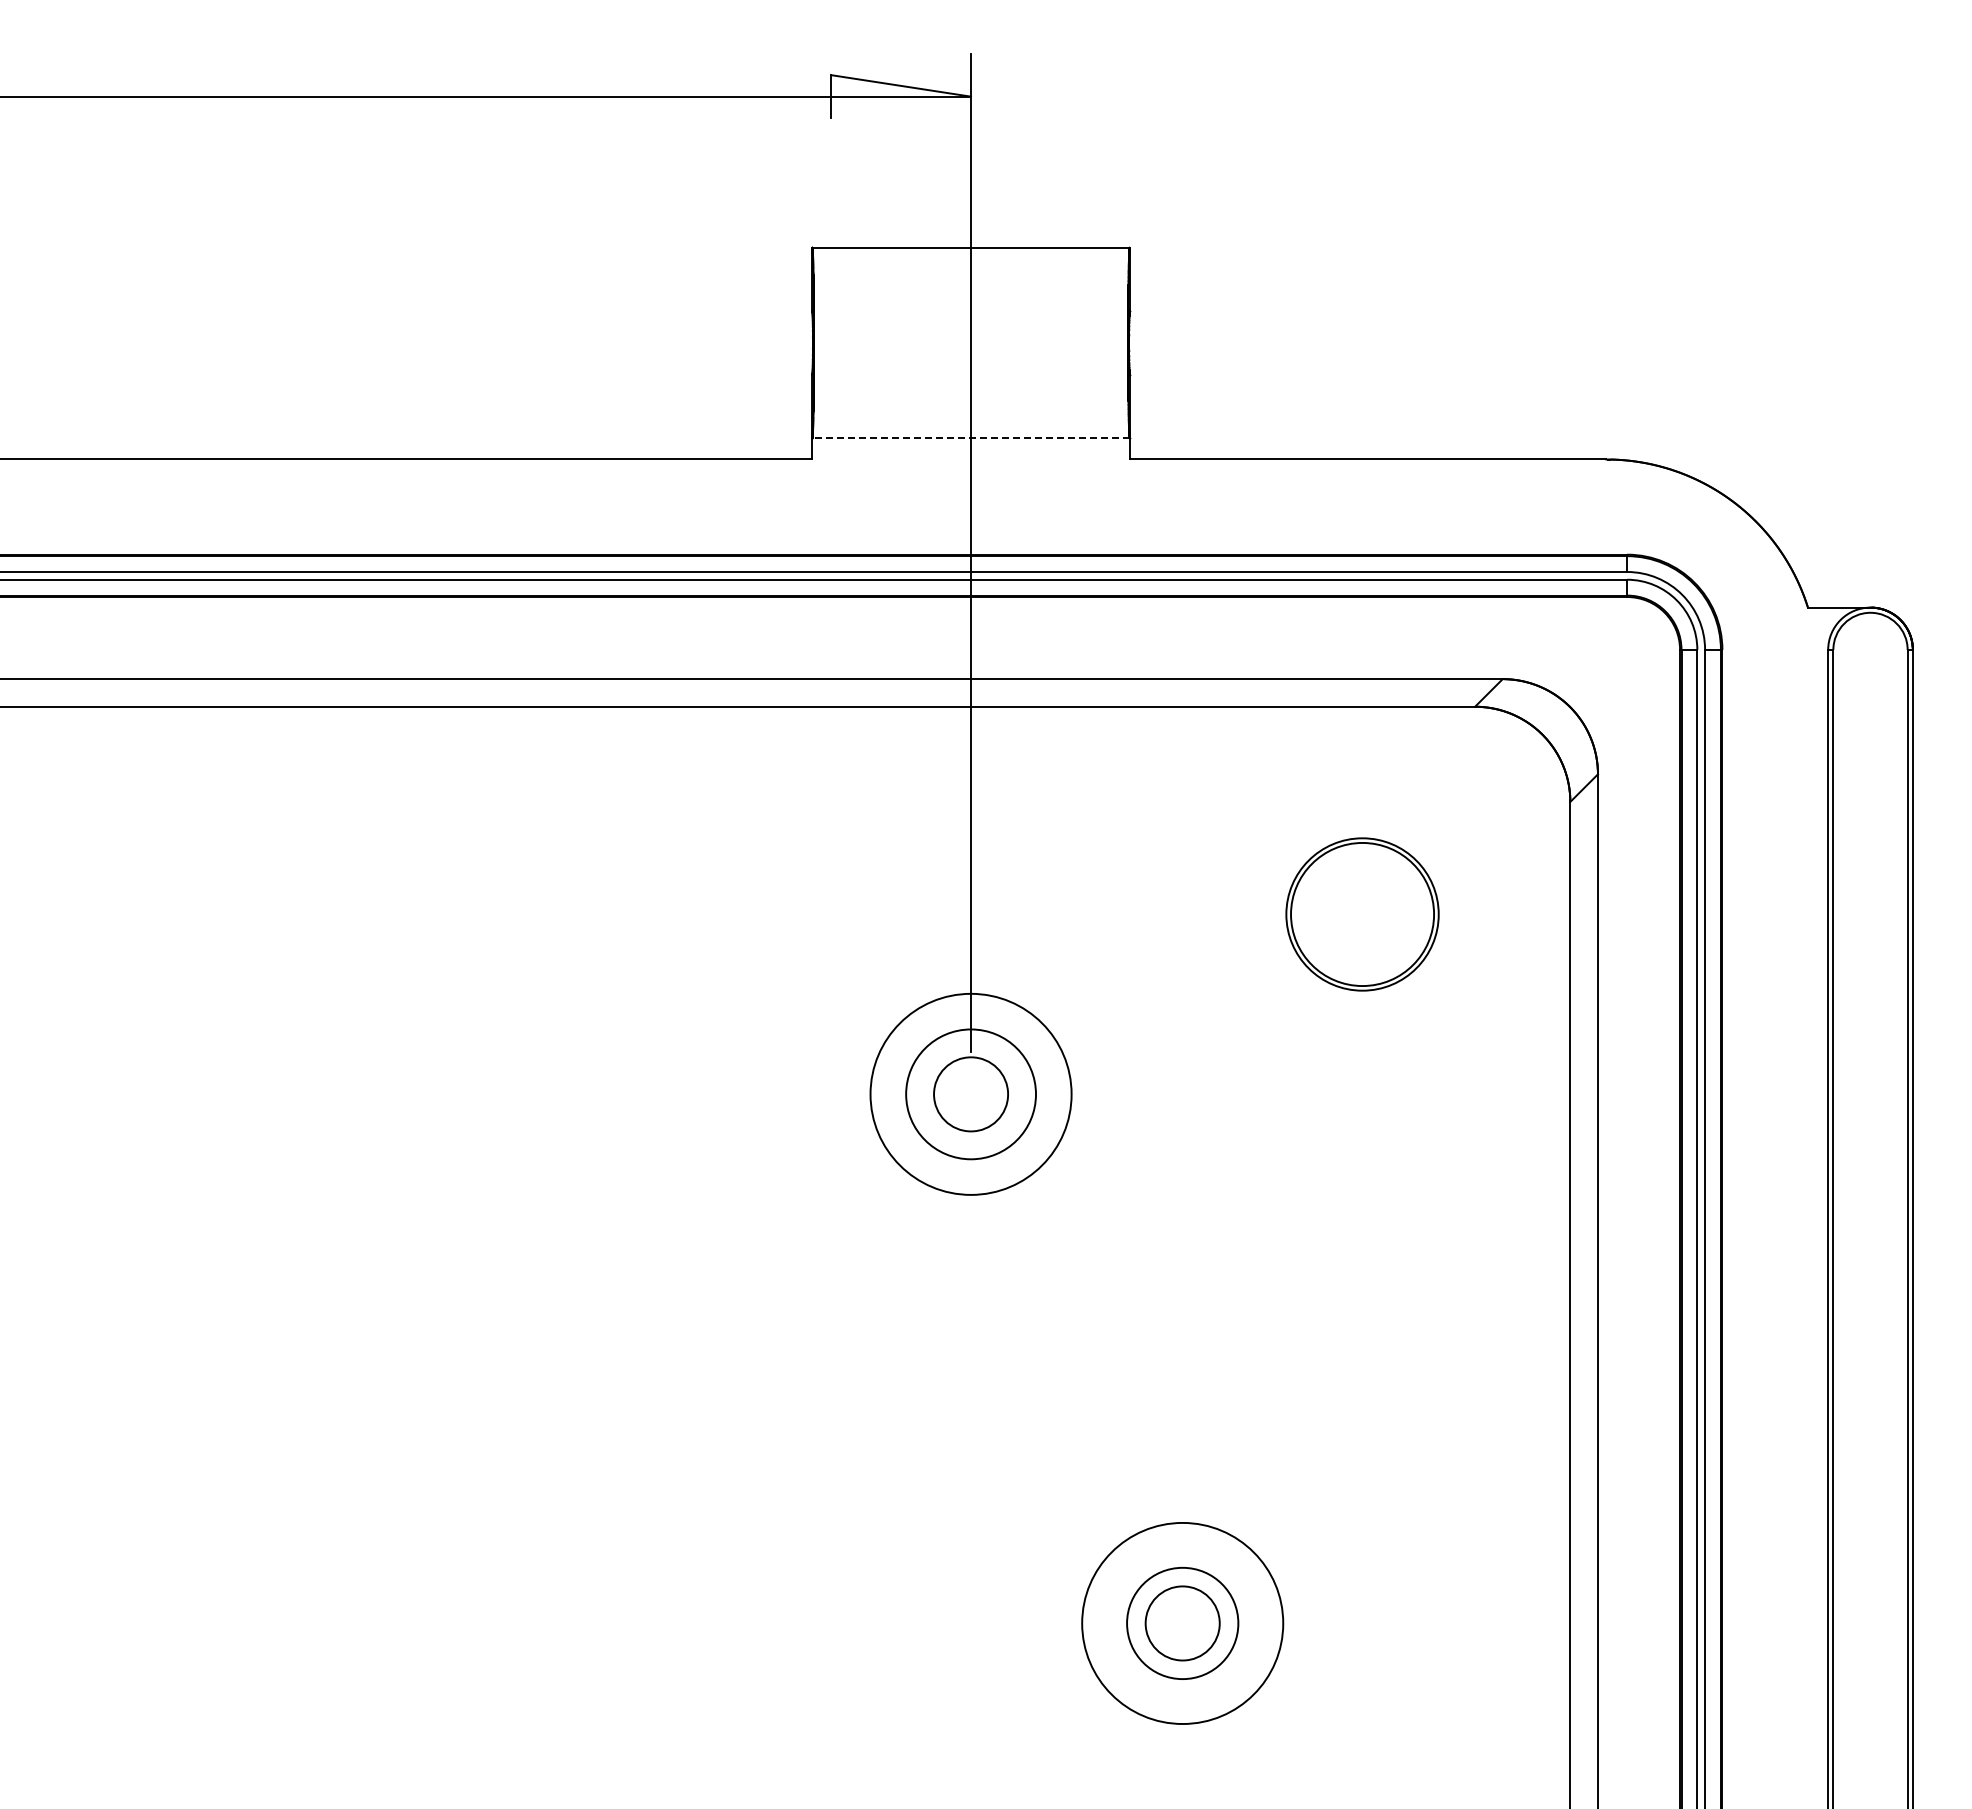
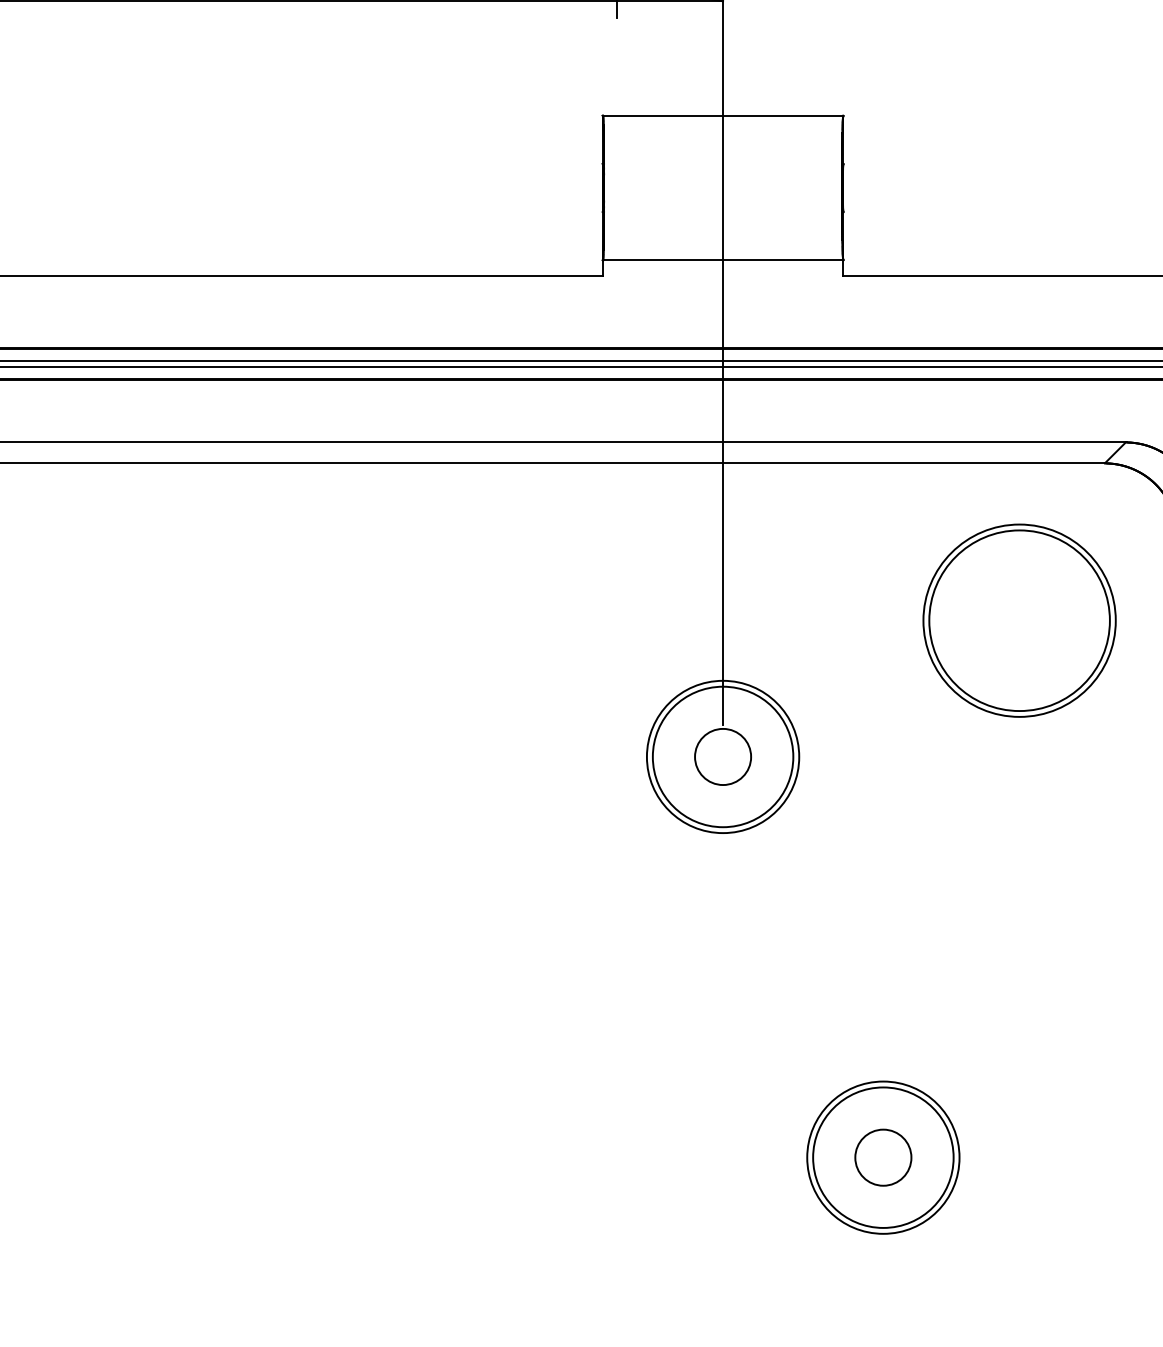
line: (971, 438) -> (723, 260), dashed -> solid
part: (1362, 914) -> (1019, 620), size x1.67
circle: (970, 1094) -> (722, 757), size x1.43
circle: (1182, 1623) -> (883, 1157), size x1.67

